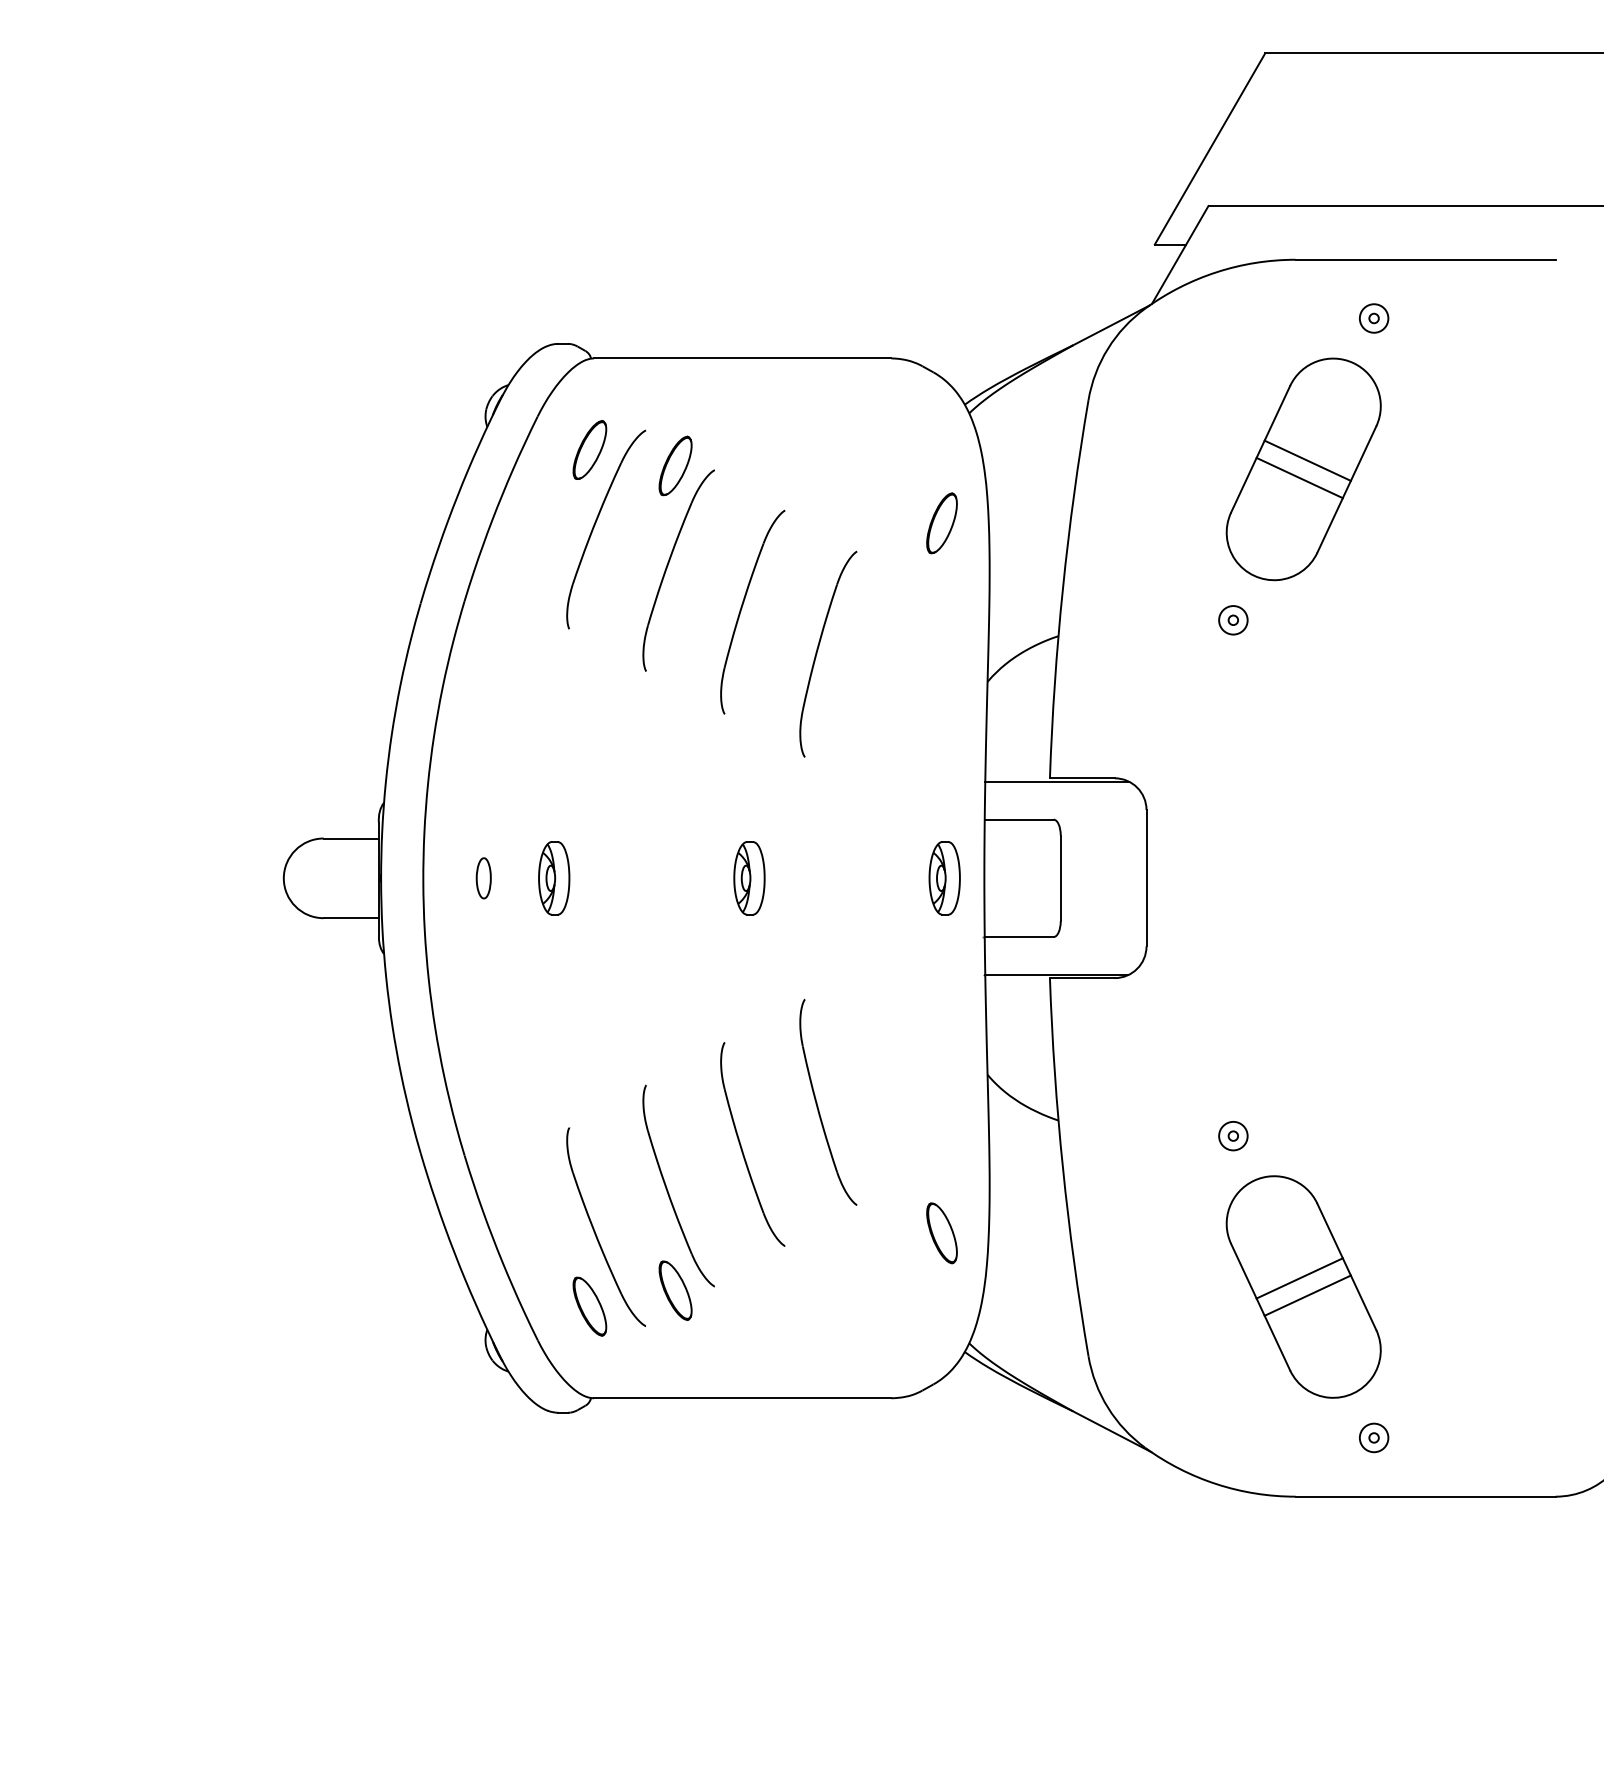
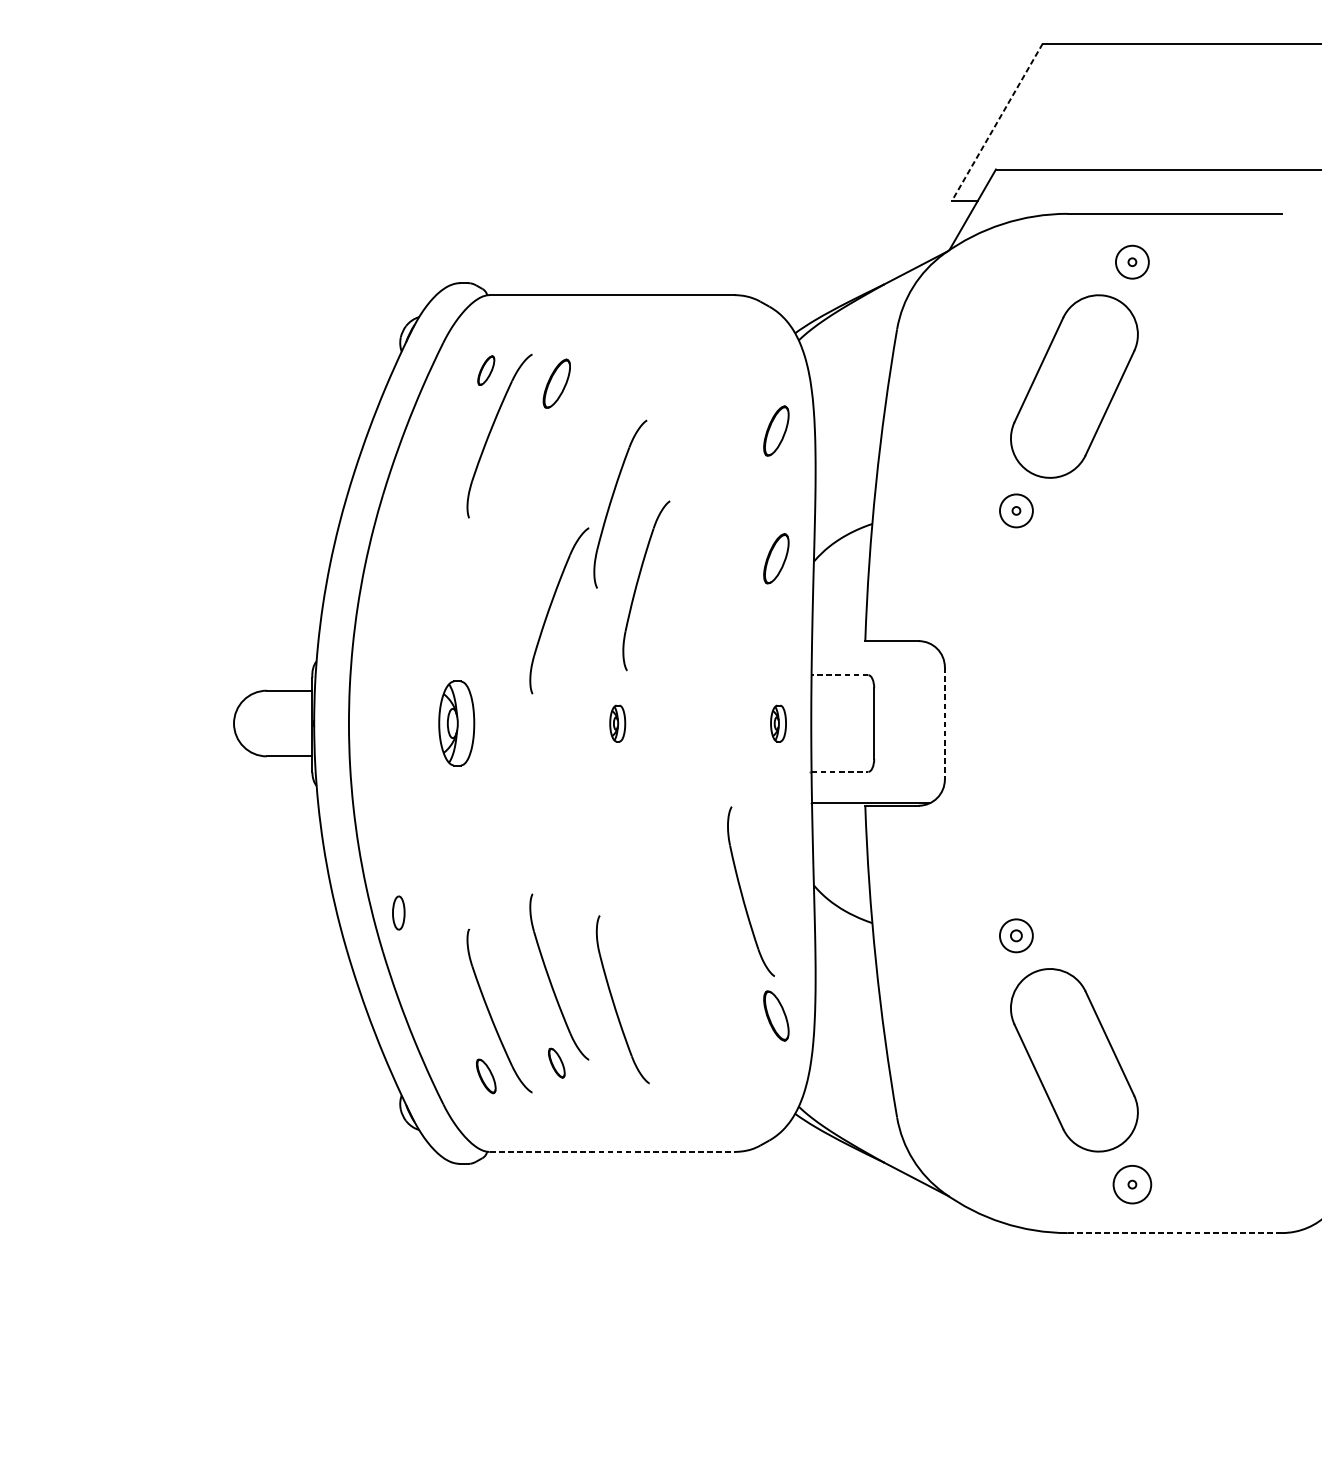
line: (1209, 149) -> (996, 122), solid -> dashed
circle: (1373, 318) -> (1131, 262), size x1.4
part: (589, 449) -> (485, 370), size x0.6
line: (1307, 460) -> (1077, 379), removed
line: (1299, 477) -> (1070, 393), removed
part: (668, 566) -> (550, 607), moved
circle: (1233, 620) -> (1016, 511), size x1.4
part: (818, 650) -> (638, 582), moved
part: (941, 678) -> (775, 558), added
line: (1056, 781) -> (870, 643), removed
line: (1018, 819) -> (839, 675), solid -> dashed
part: (483, 878) -> (398, 913), moved
part: (554, 878) -> (457, 723), size x1.4
part: (749, 878) -> (617, 723), size x0.6
part: (944, 878) -> (778, 723), size x0.6
line: (1146, 878) -> (944, 723), solid -> dashed
line: (1019, 937) -> (840, 772), solid -> dashed
part: (817, 1102) -> (742, 891), moved
part: (1233, 1136) -> (1016, 936), size x1.4
part: (742, 1147) -> (614, 1002), moved
line: (1299, 1278) -> (1070, 1053), removed
part: (675, 1290) -> (556, 1063), size x0.6
line: (1307, 1295) -> (1077, 1067), removed
part: (589, 1306) -> (485, 1076), size x0.7
line: (742, 1398) -> (611, 1152), solid -> dashed
circle: (1373, 1437) -> (1131, 1184), size x1.6
line: (1425, 1496) -> (1174, 1232), solid -> dashed

